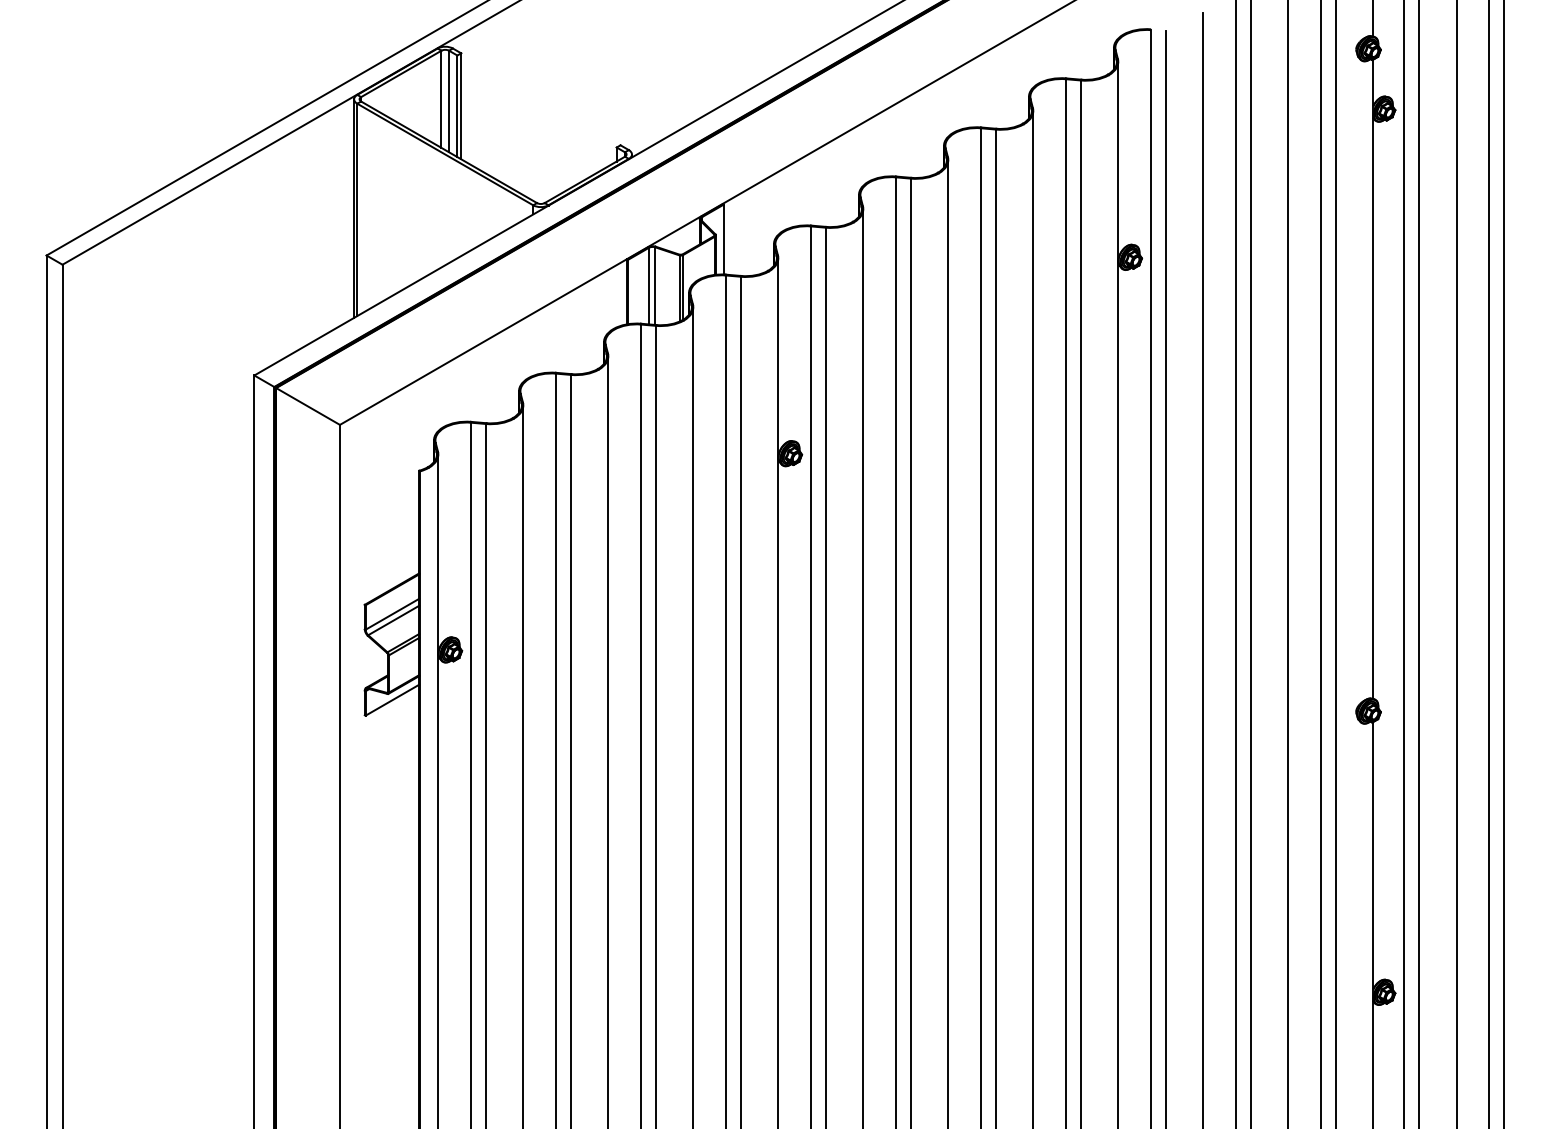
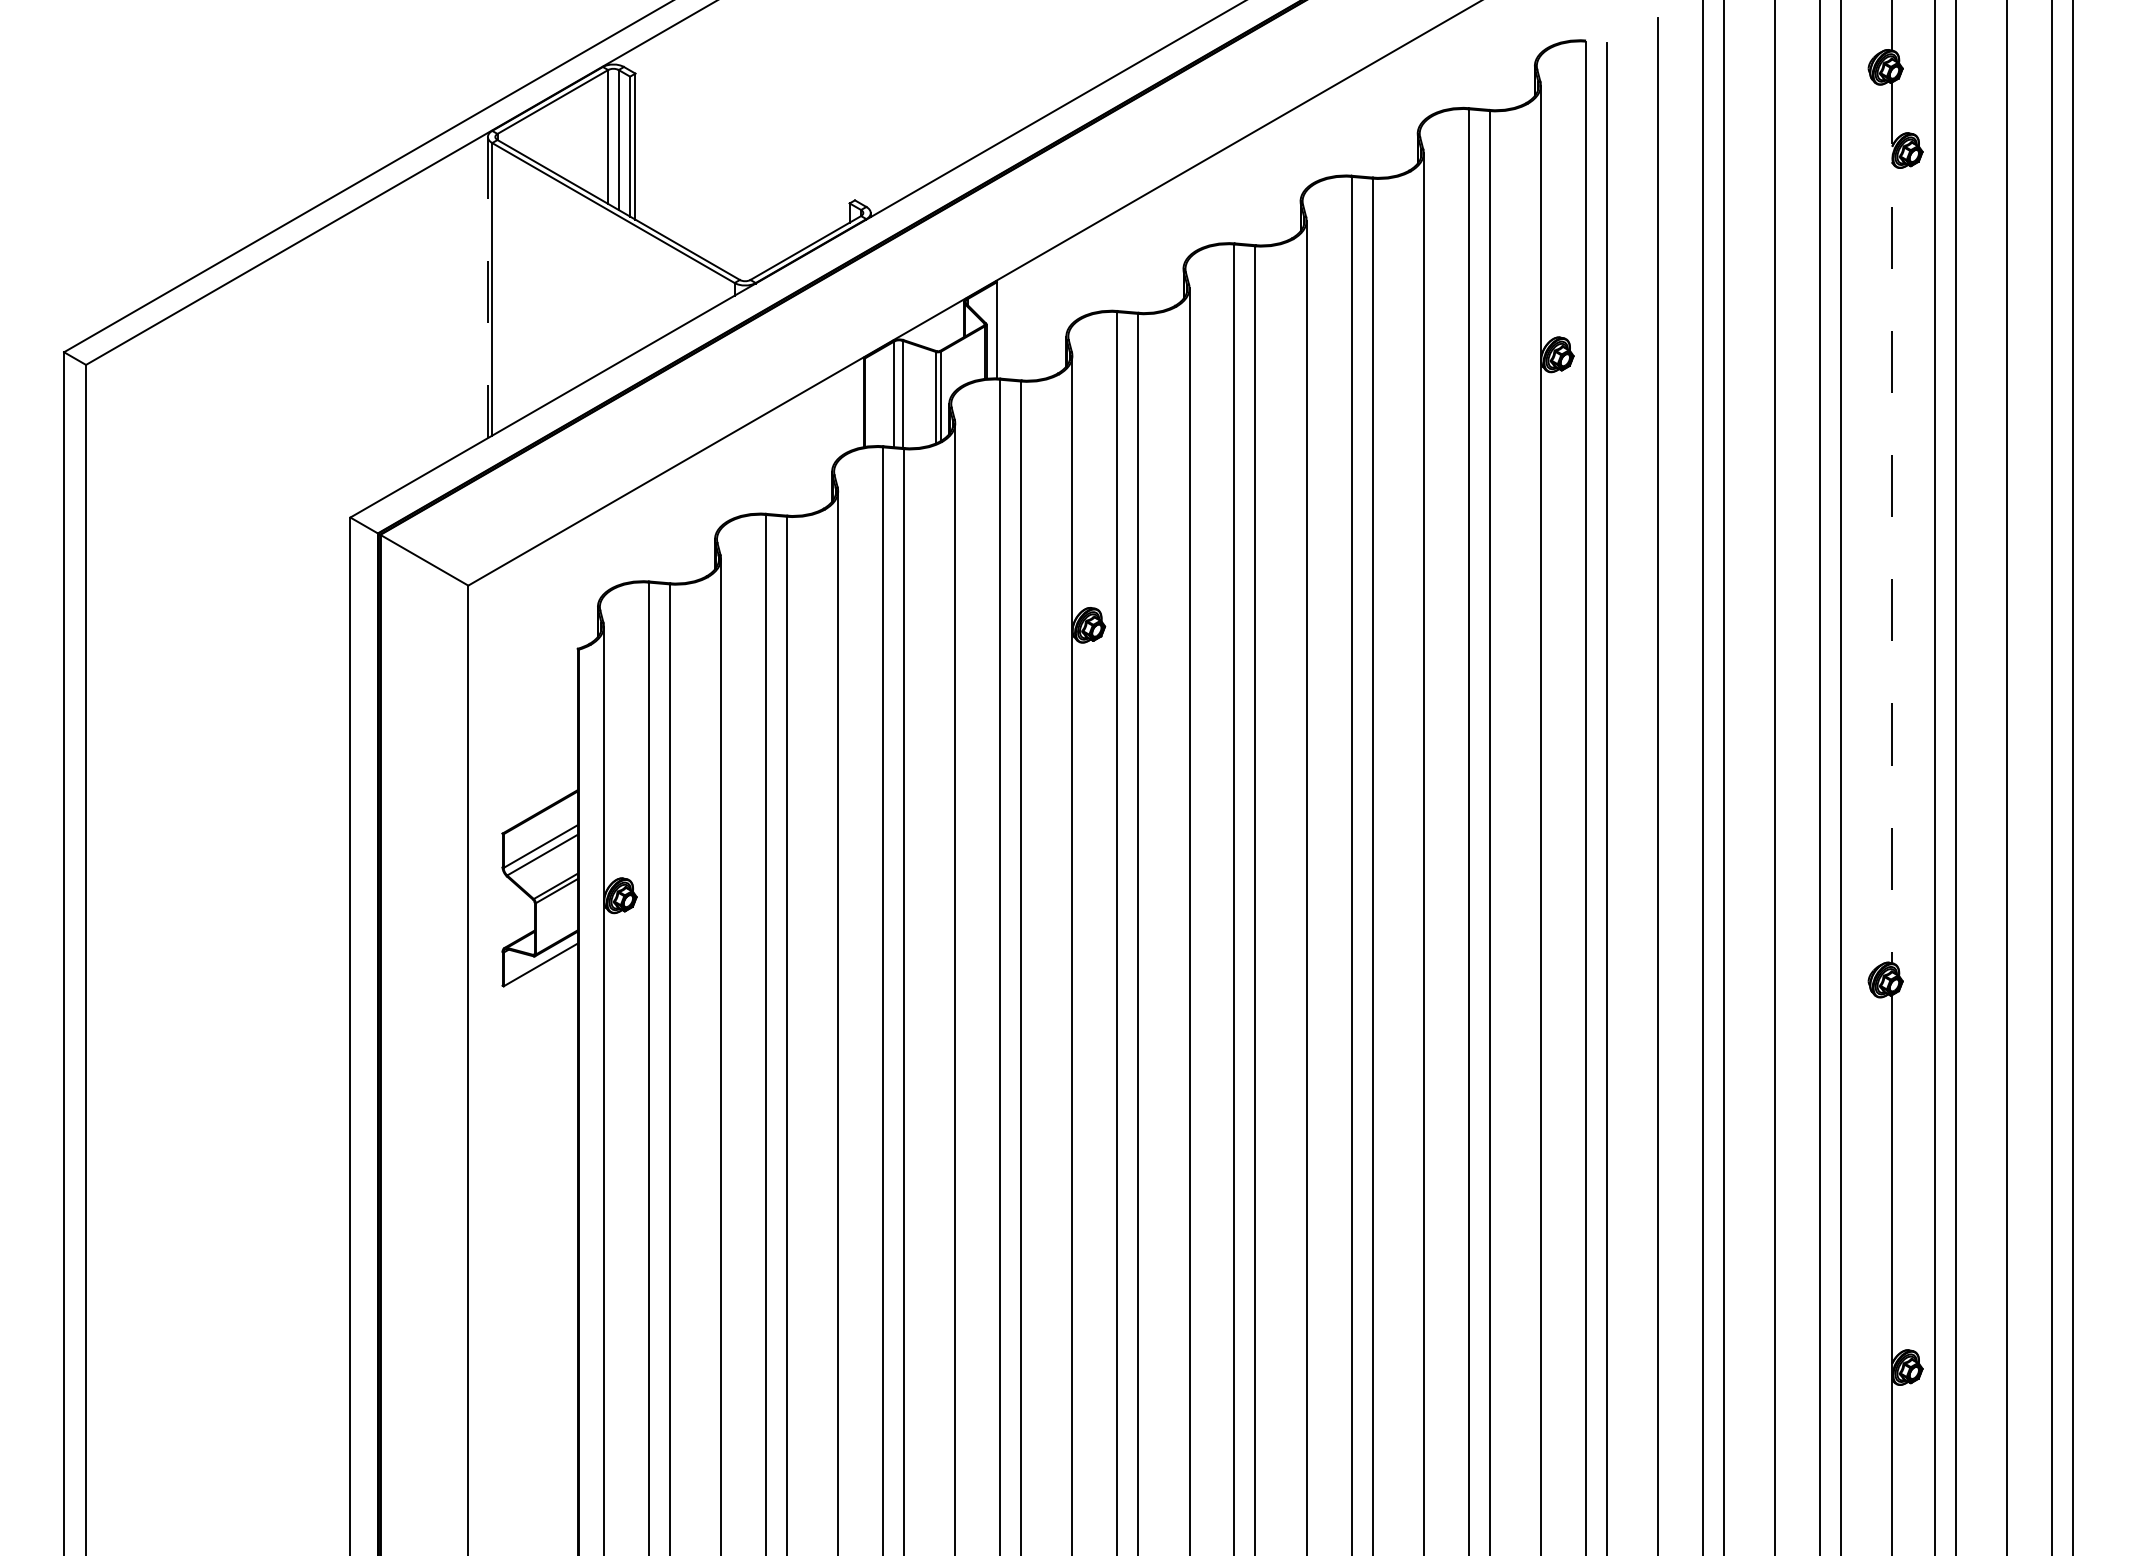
line: (353, 208) -> (487, 287), solid -> dashed
line: (1373, 379) -> (1892, 523), solid -> dashed

